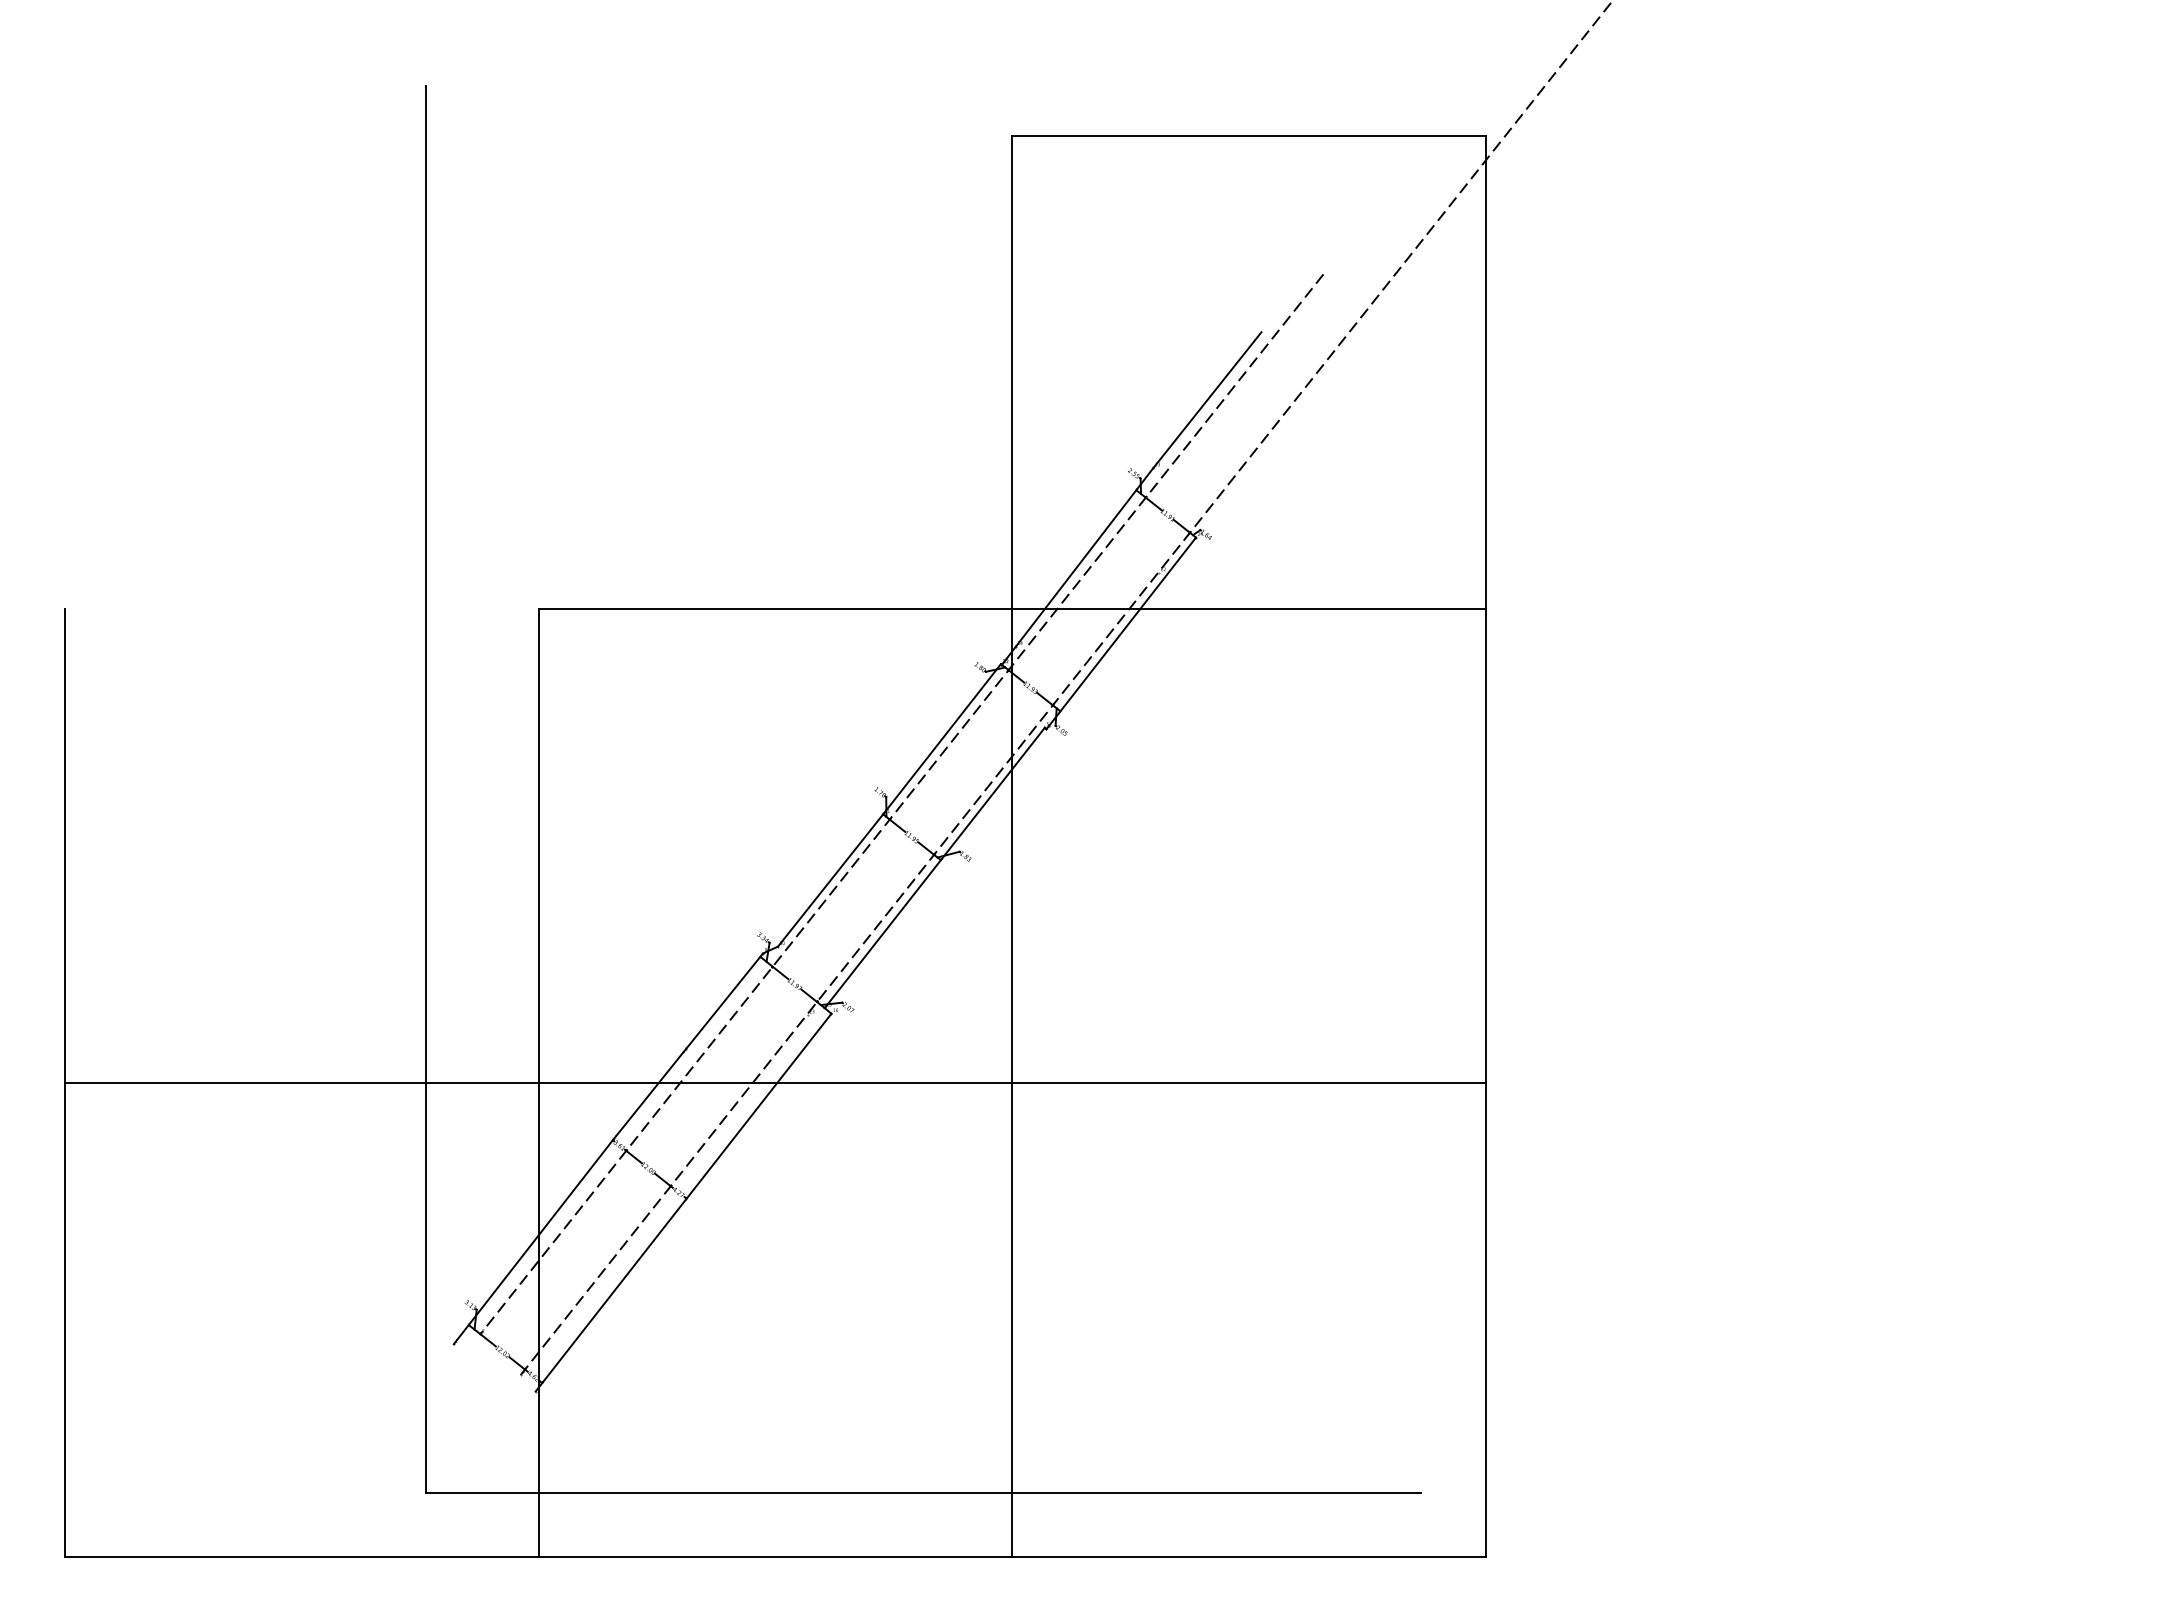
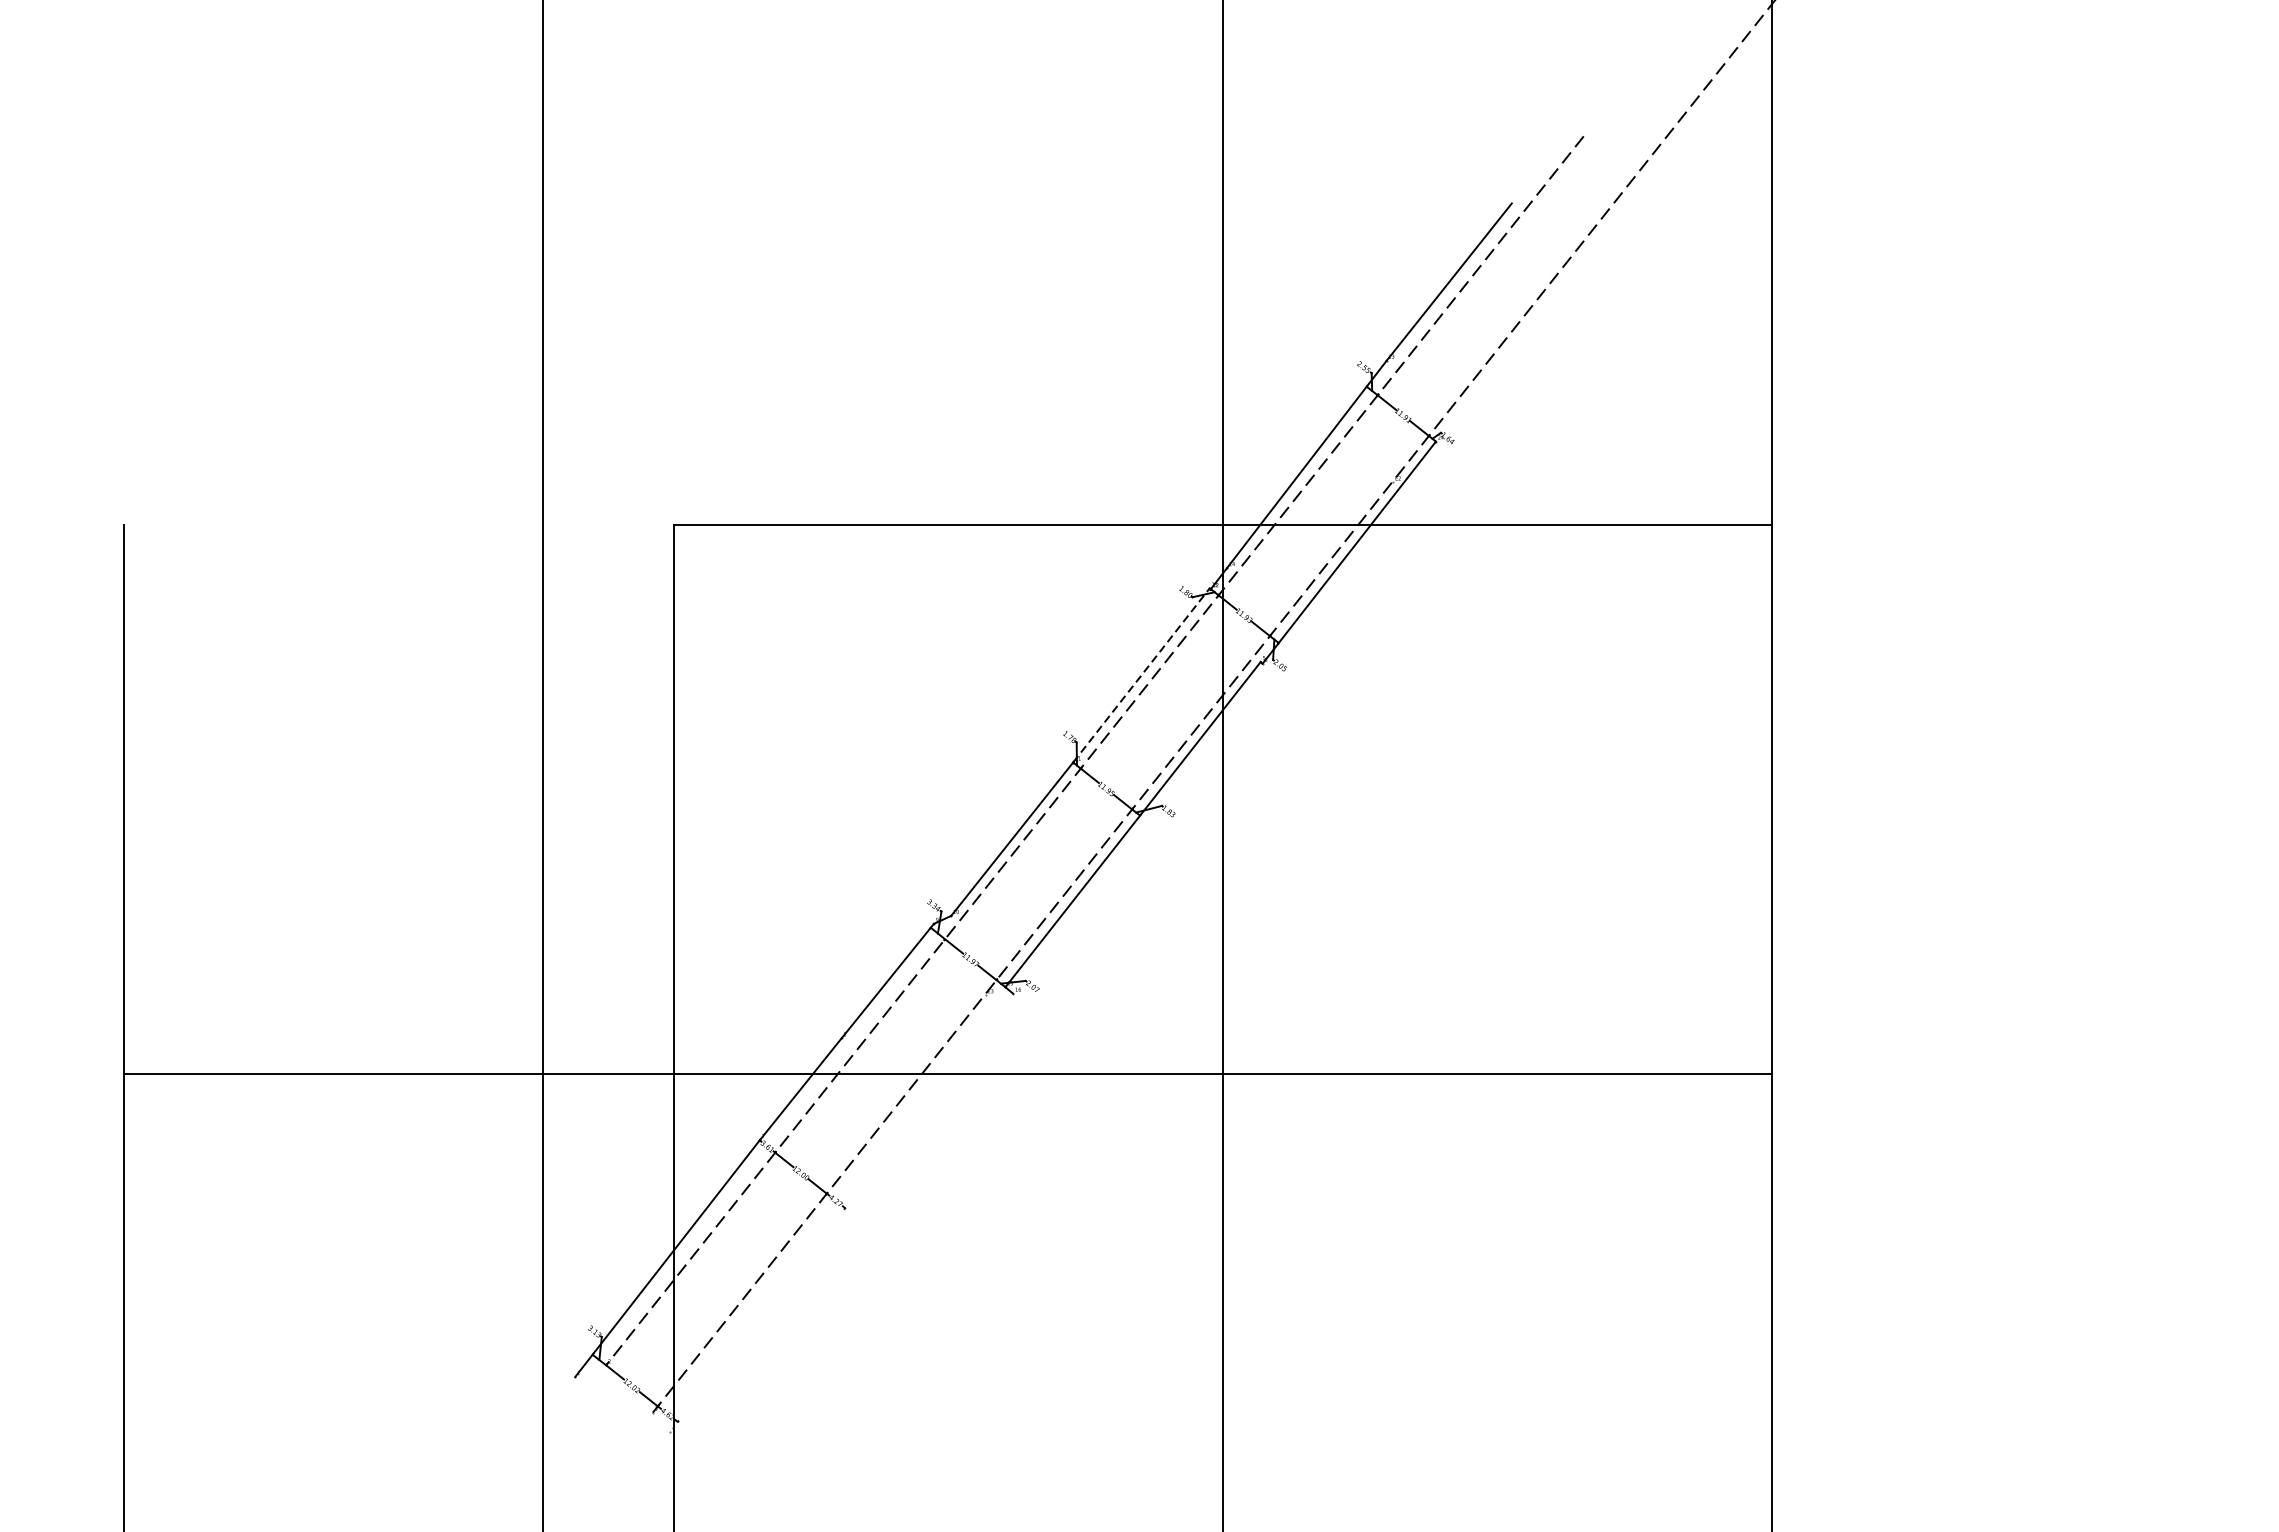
line: (942, 738) -> (1141, 674), solid -> dashed
line: (683, 1202) -> (841, 1212), removed

